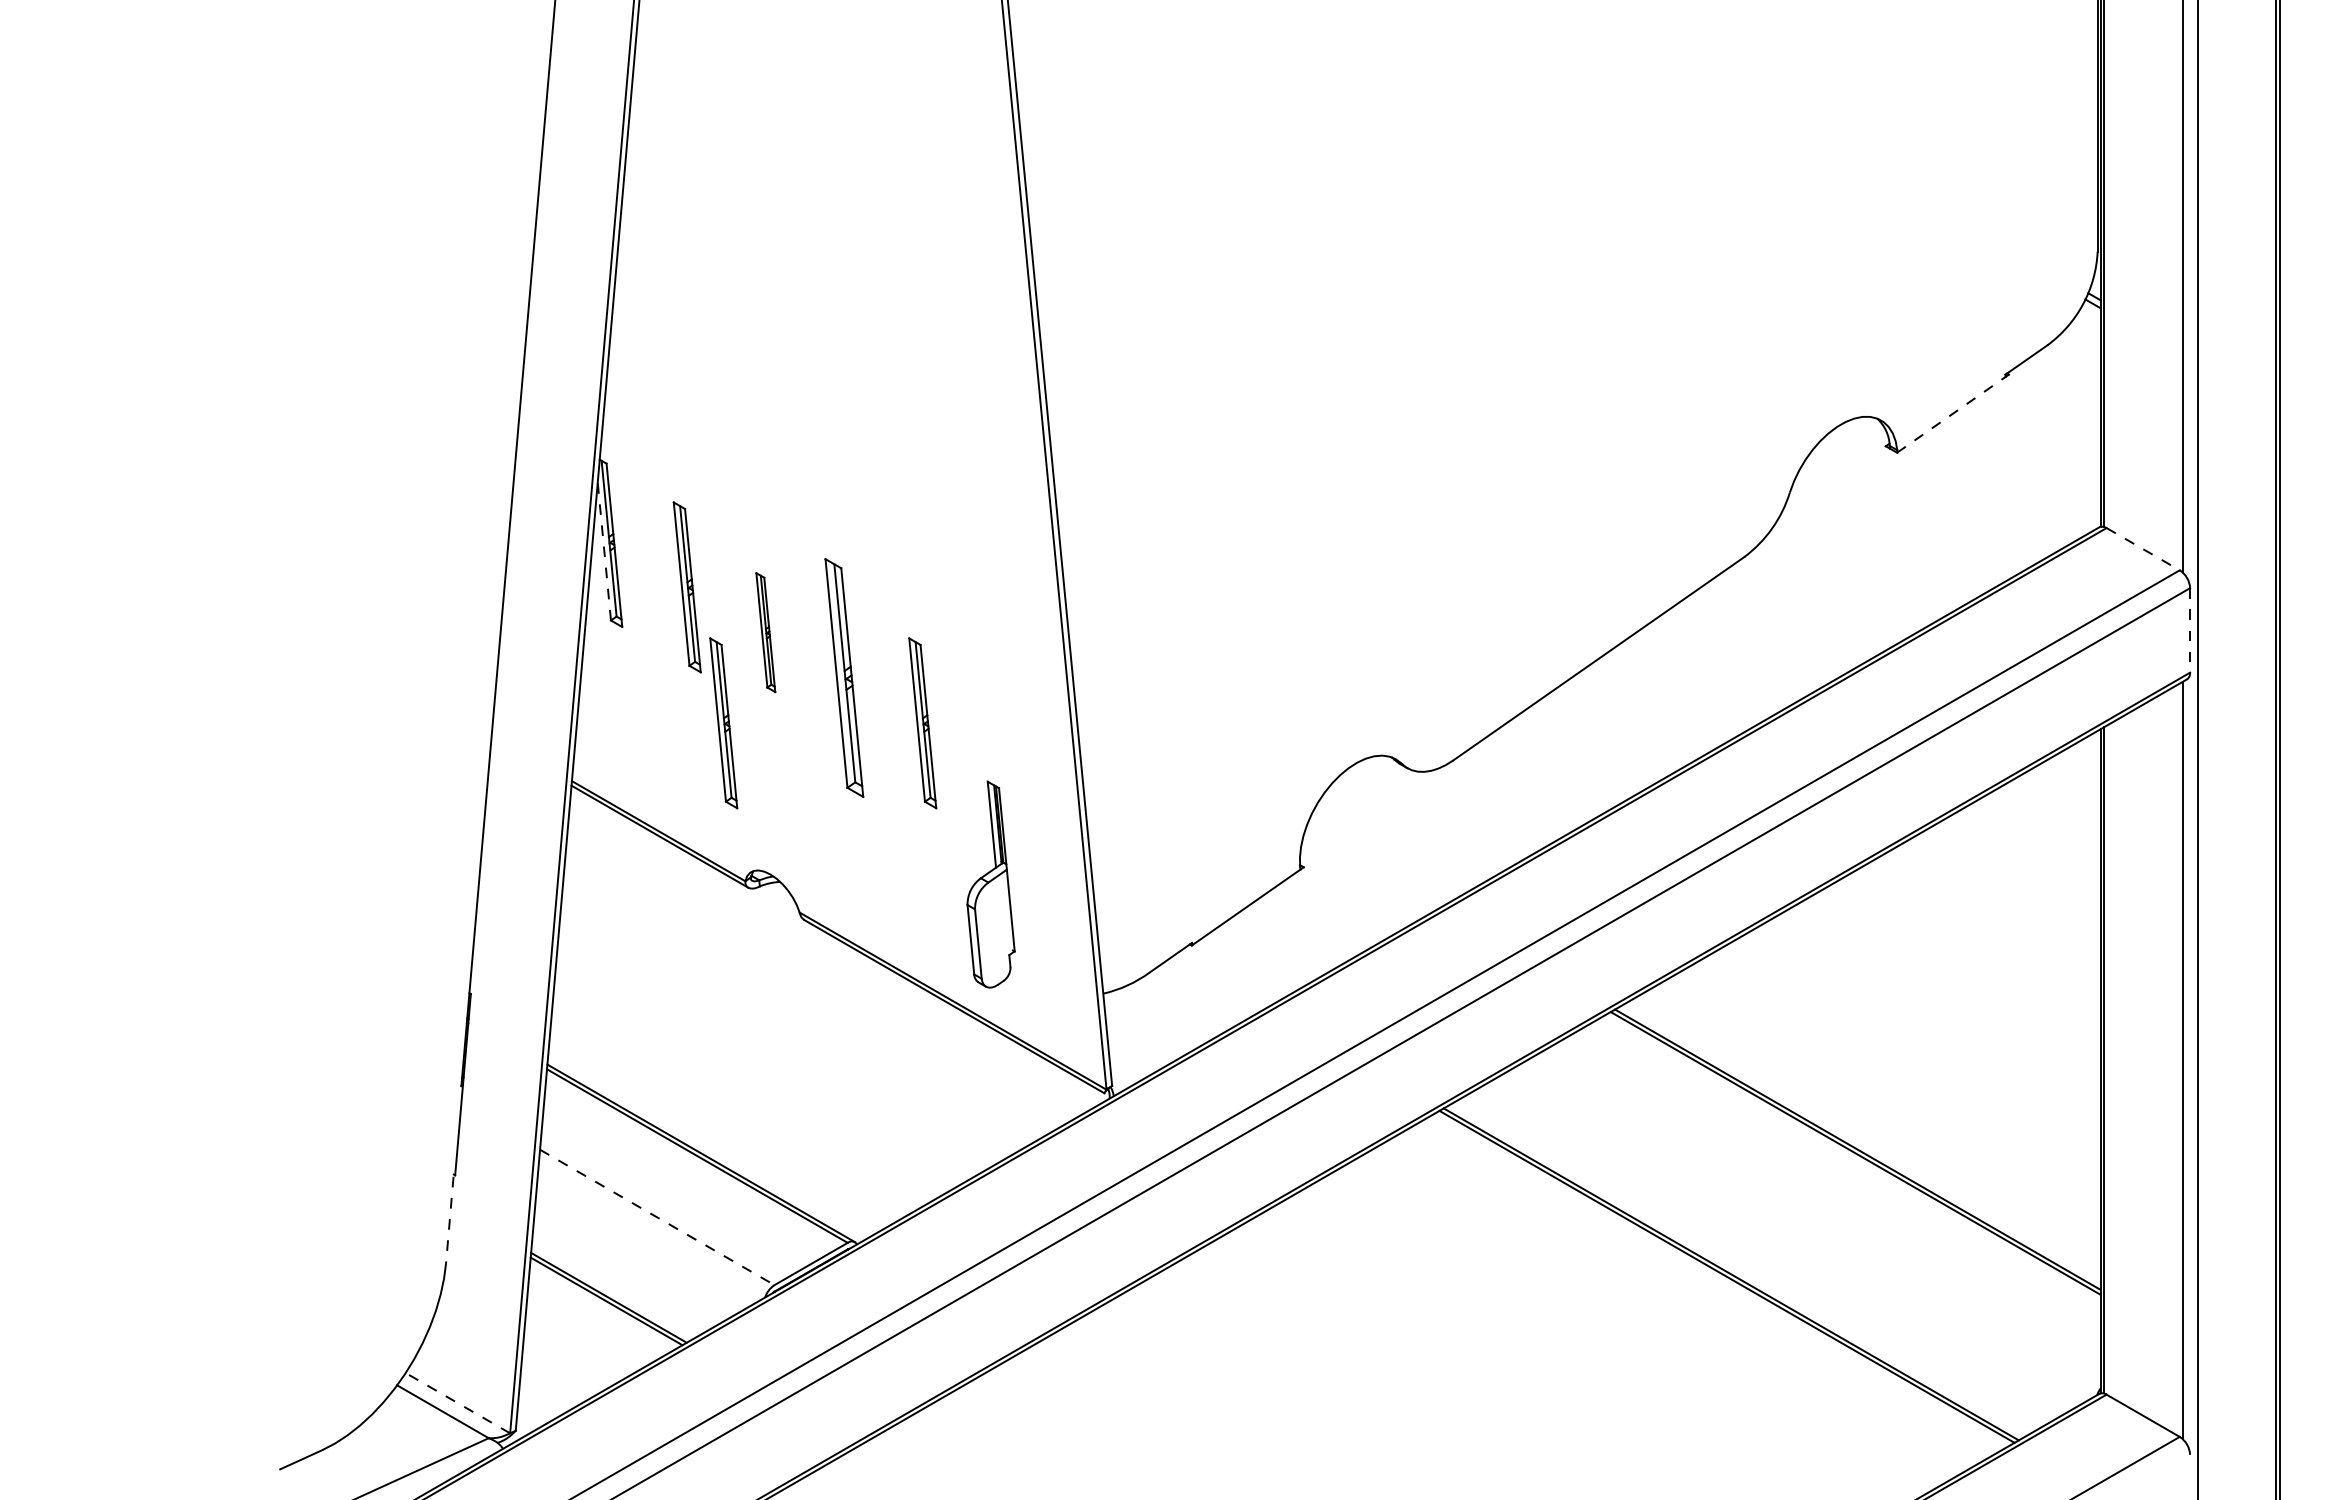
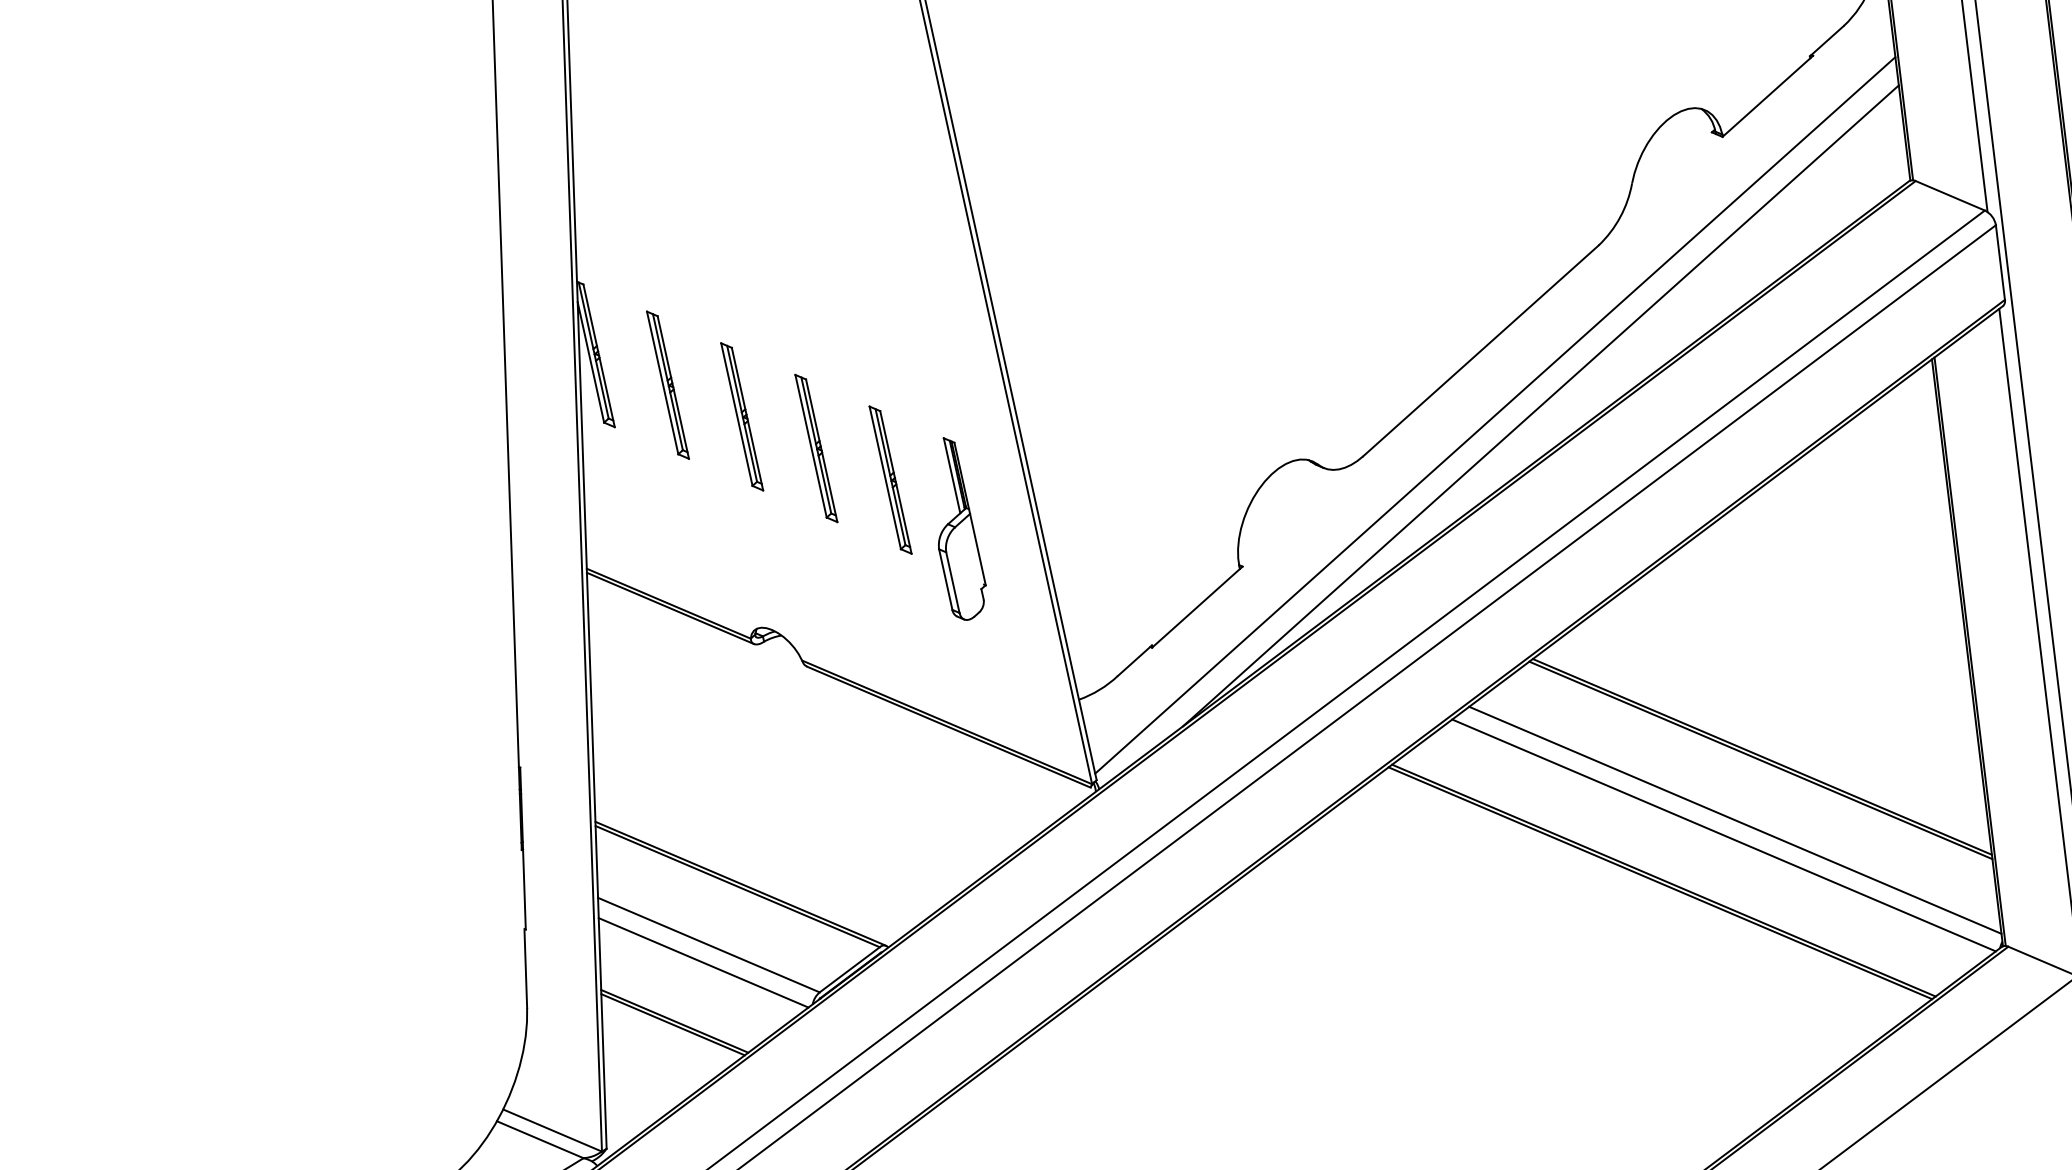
line: (1953, 413) -> (1768, 96), dashed -> solid
line: (2143, 549) -> (1950, 196), dashed -> solid
line: (604, 551) -> (591, 362), dashed -> solid
line: (2190, 630) -> (2000, 262), dashed -> solid
part: (765, 632) -> (741, 416), size x1.43
part: (843, 677) -> (815, 448), size x0.71
part: (723, 723) -> (714, 501), removed
line: (1657, 728) -> (1540, 406), added
line: (1605, 732) -> (1494, 415), added
part: (990, 884) -> (957, 528), moved
line: (1818, 1216) -> (1734, 820), added
line: (657, 1217) -> (709, 945), dashed -> solid
line: (449, 1220) -> (525, 970), dashed -> solid
line: (1804, 1232) -> (1724, 835), added
line: (648, 1236) -> (703, 962), added
line: (457, 1402) -> (552, 1129), dashed -> solid

